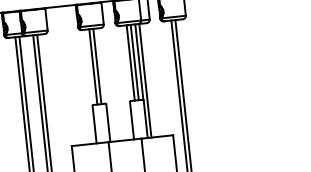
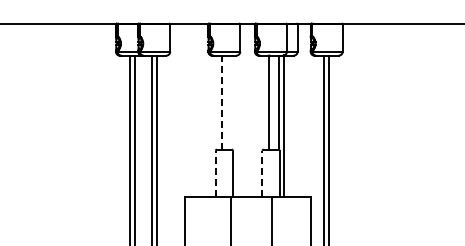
line: (134, 62) -> (273, 102), removed
line: (93, 66) -> (221, 102), solid -> dashed
line: (97, 66) -> (226, 102), removed
line: (131, 120) -> (262, 173), solid -> dashed
line: (94, 124) -> (215, 173), solid -> dashed

